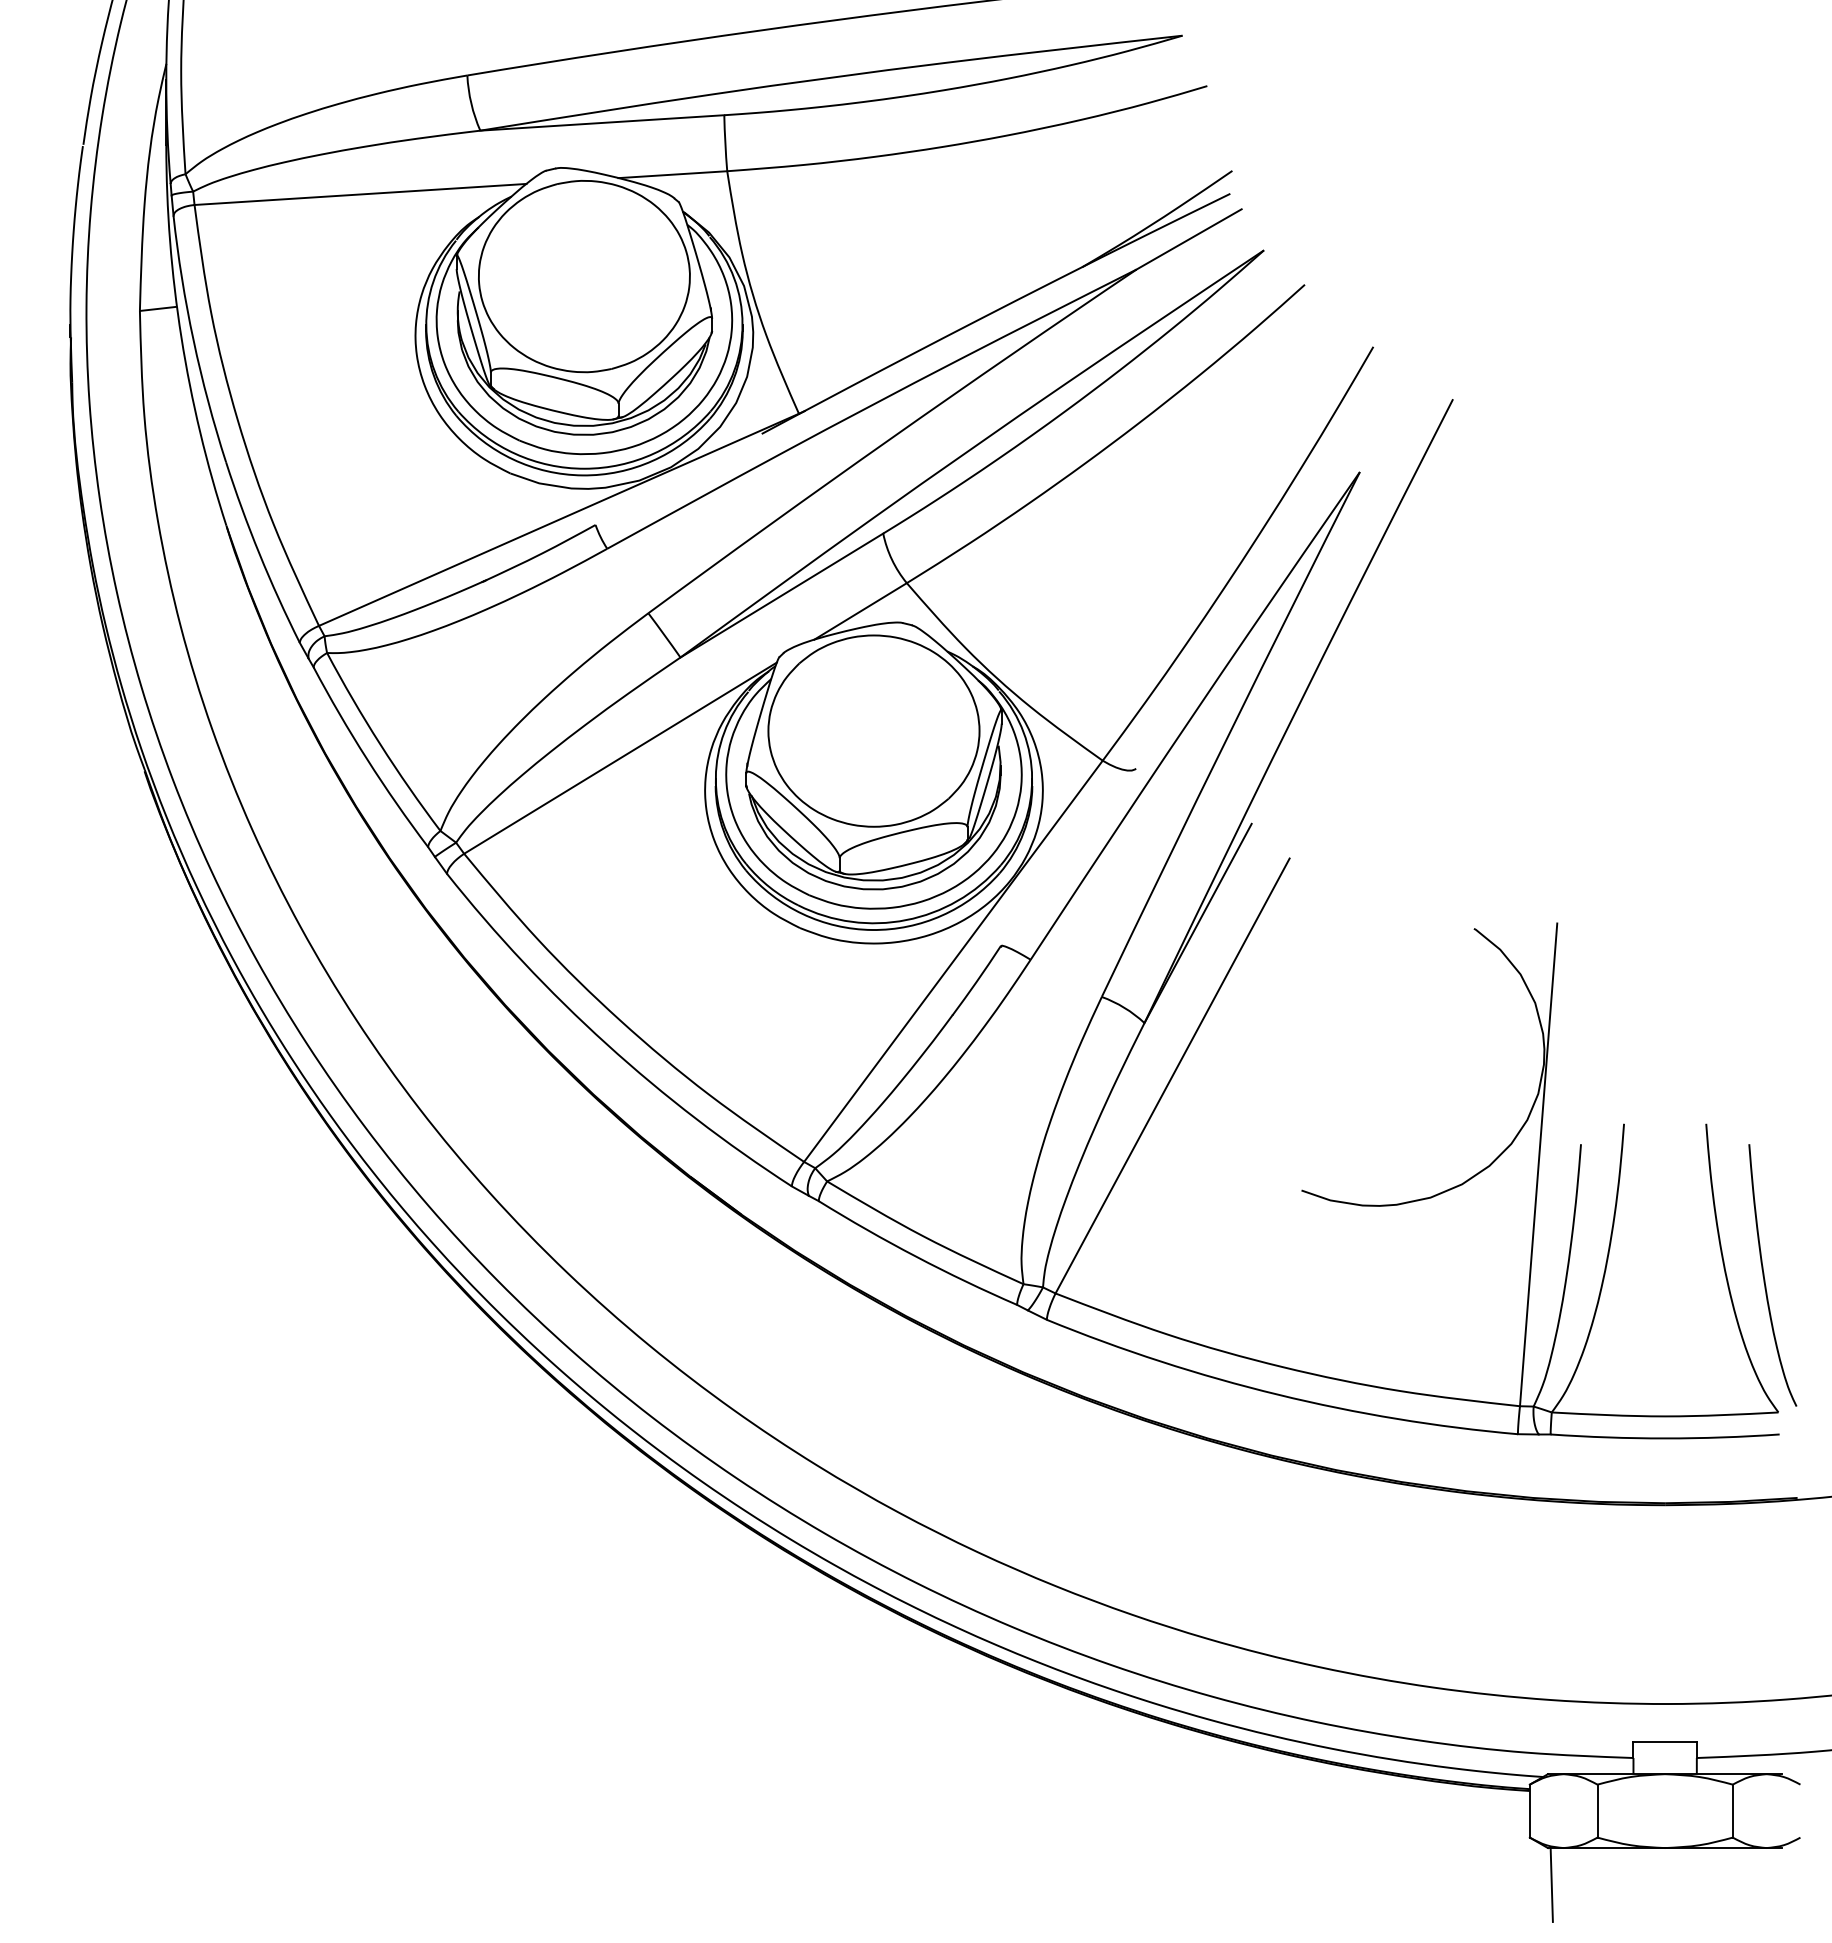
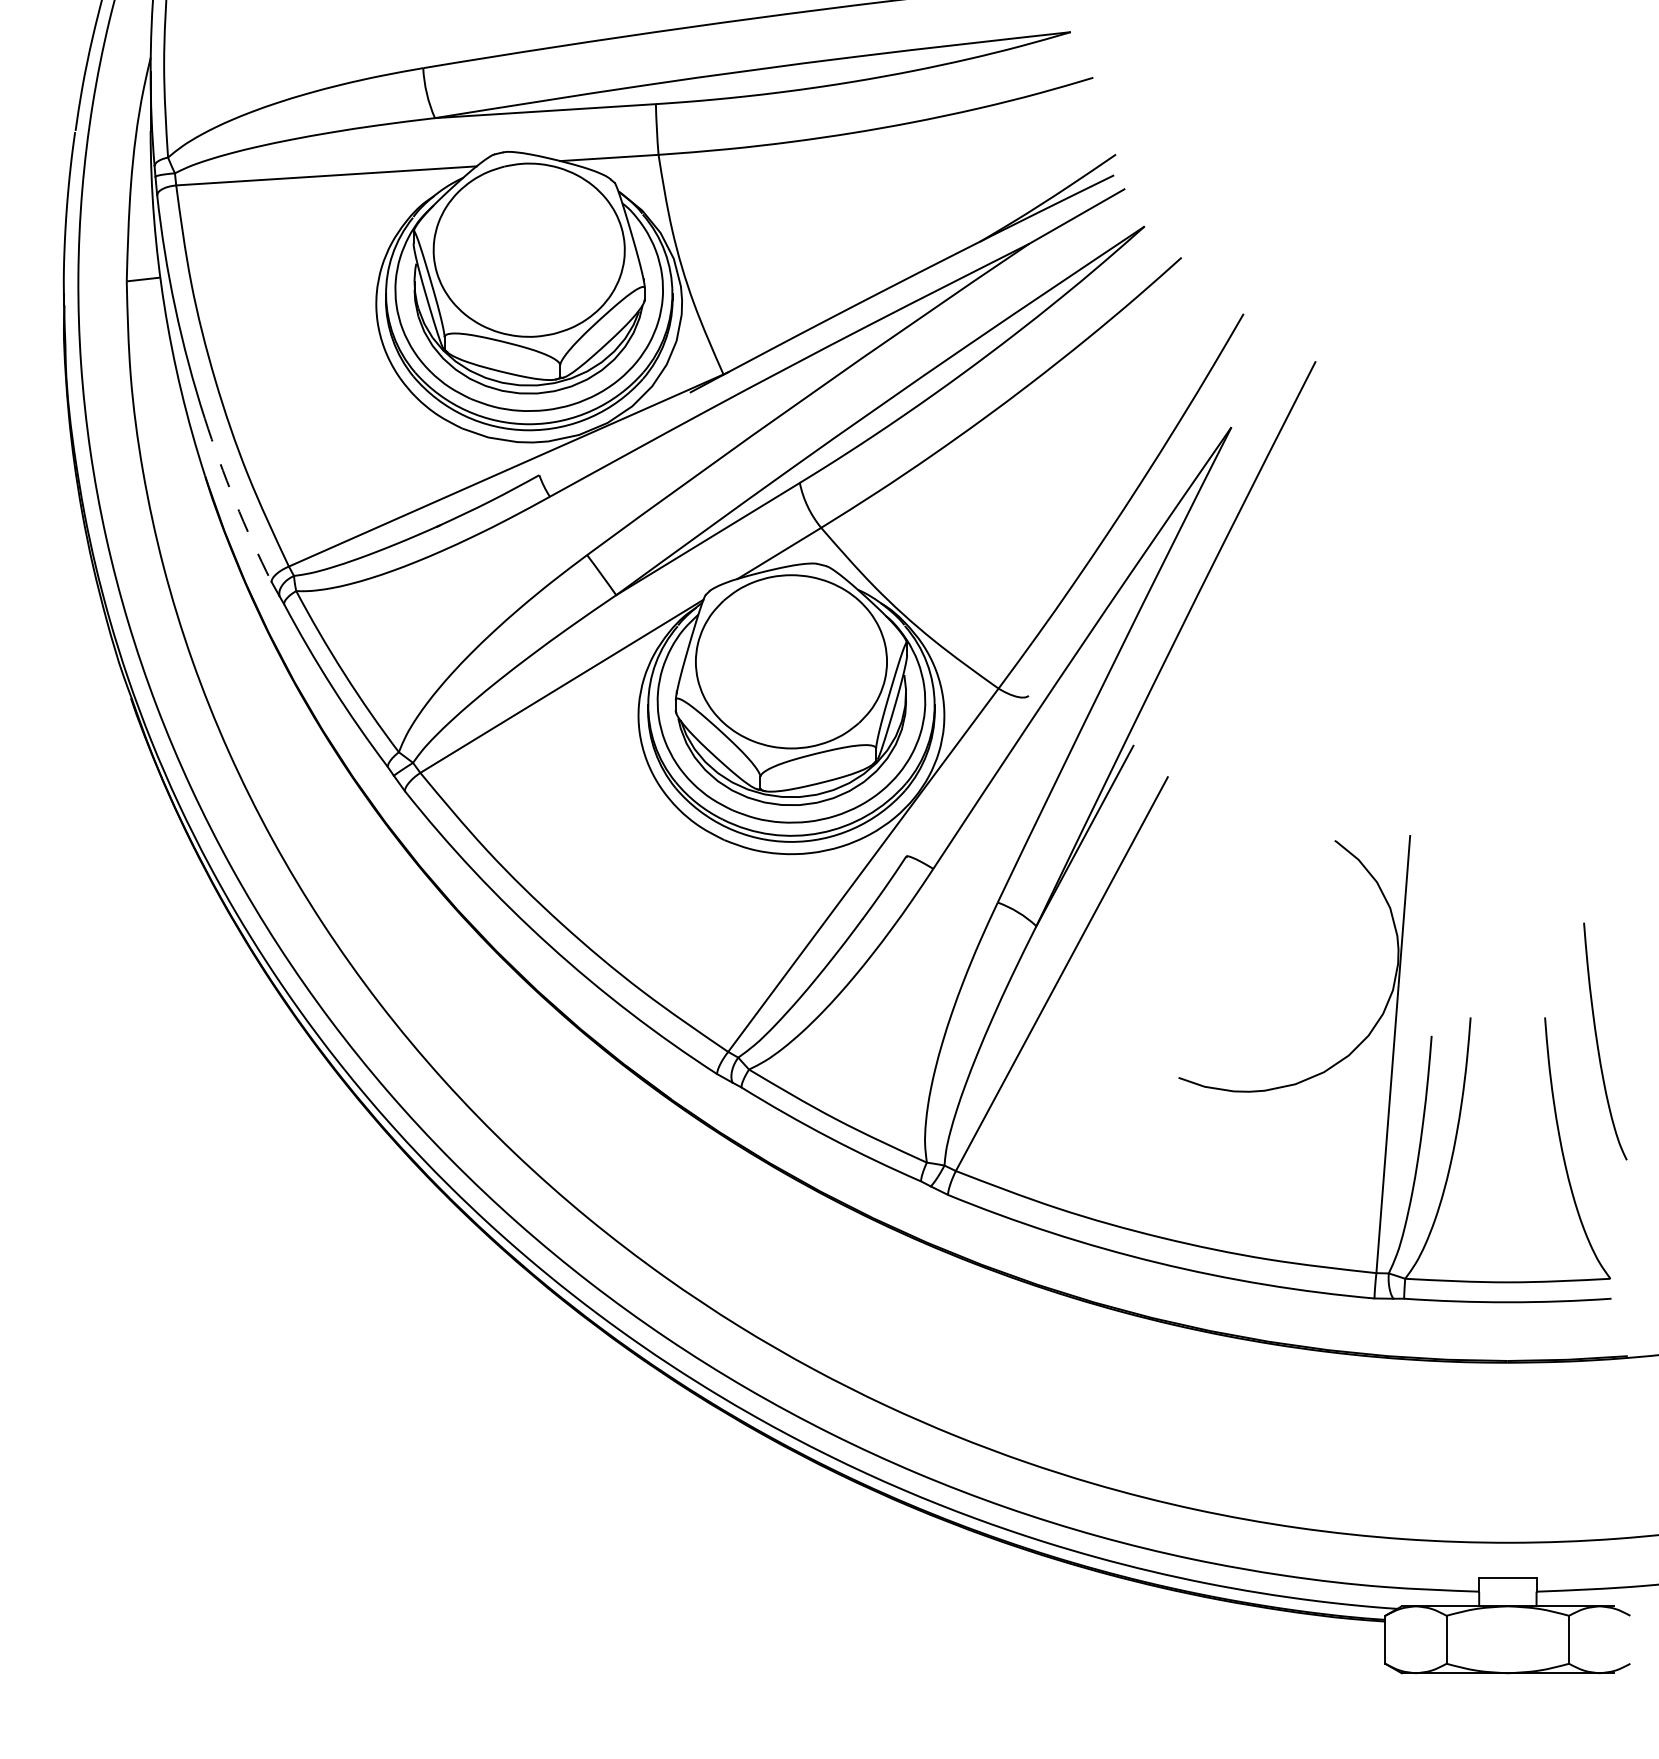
arc: (259, 553) -> (235, 501), solid -> dashed
curve: (1764, 1275) -> (1597, 1041), moved
line: (1551, 1884) -> (1404, 1706), removed

